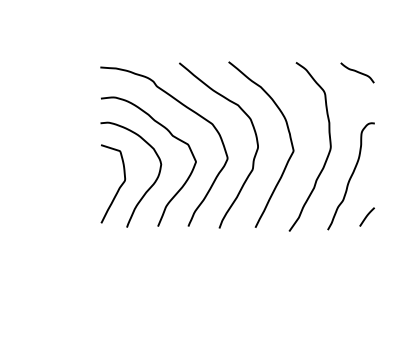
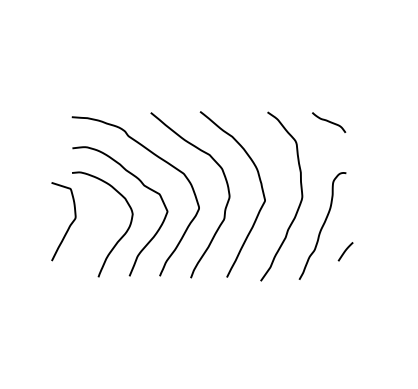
curve: (118, 186) -> (69, 224), moved
line: (366, 216) -> (345, 251), moved

